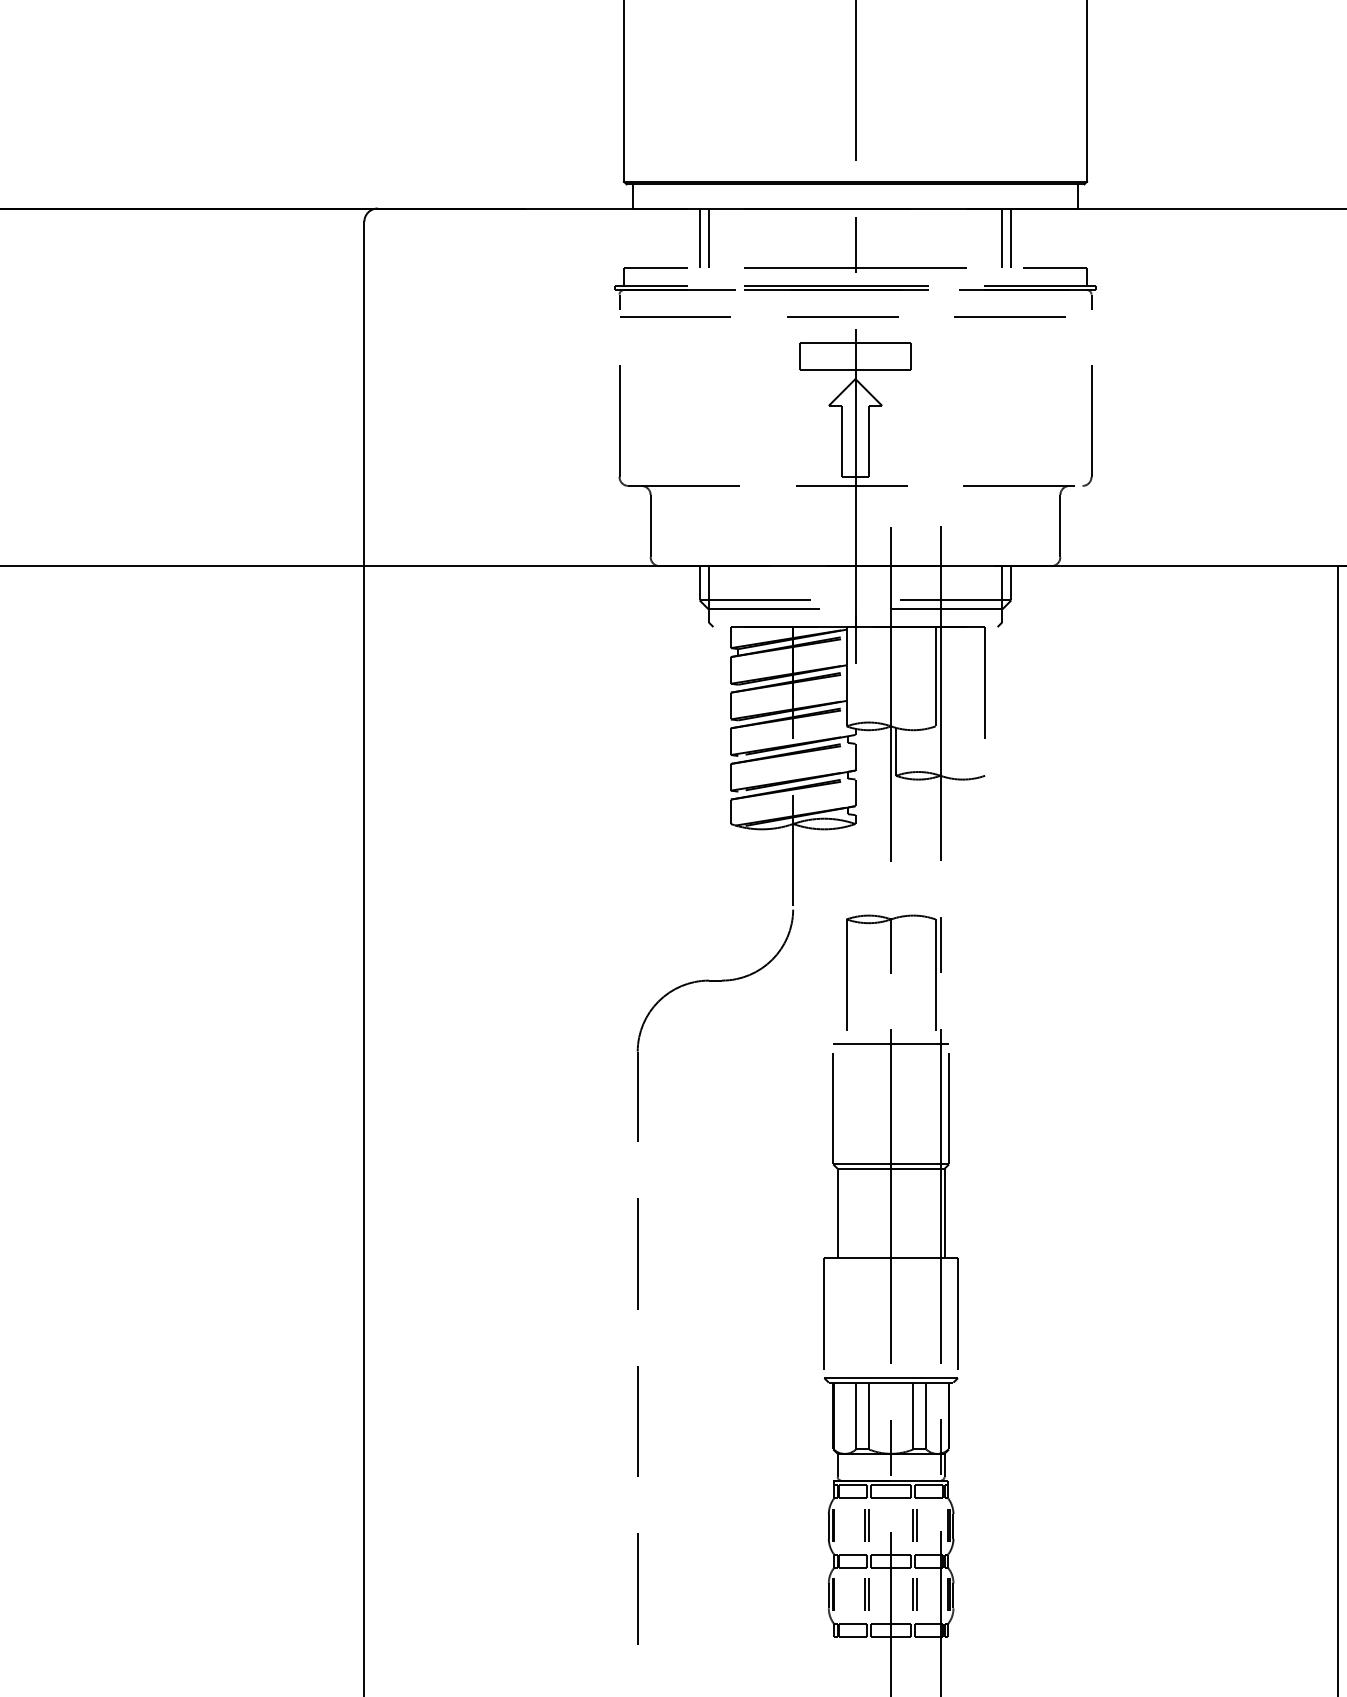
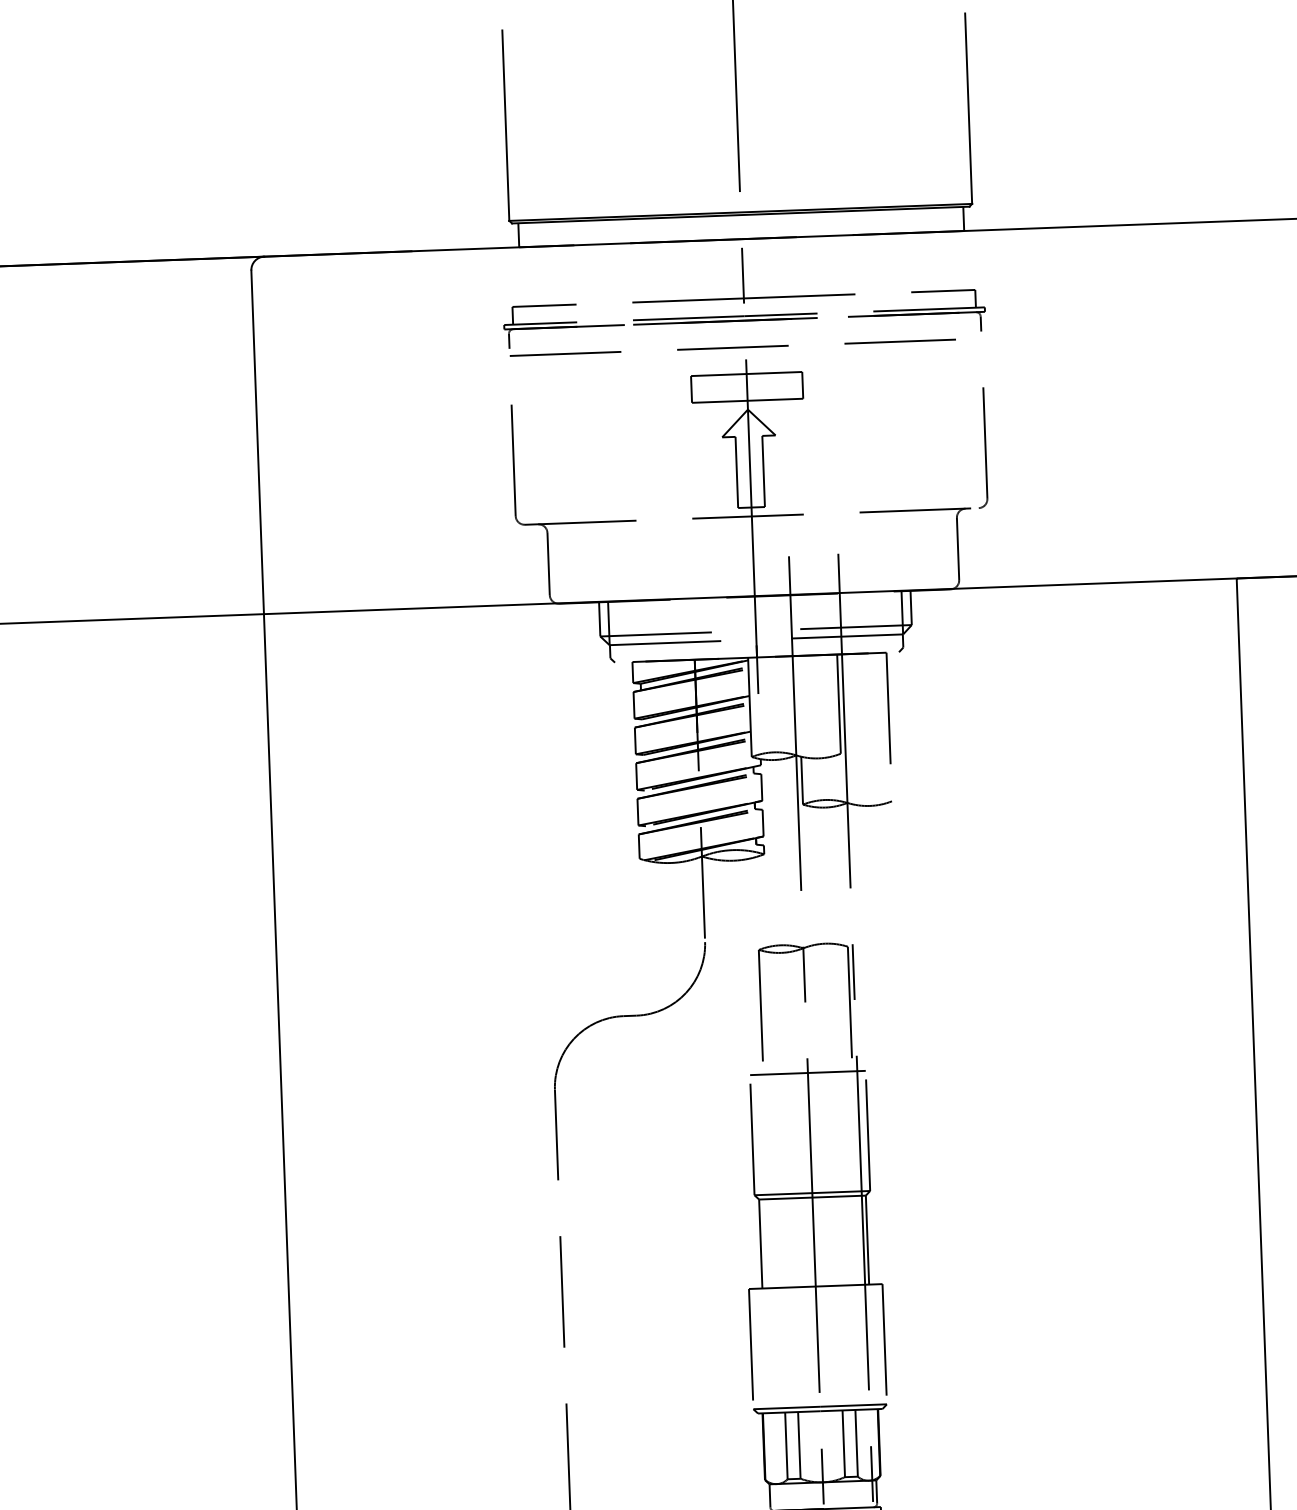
line: (699, 237) -> (586, 273), removed
line: (708, 237) -> (595, 273), removed
line: (1002, 237) -> (889, 262), removed
line: (1011, 237) -> (898, 262), removed

